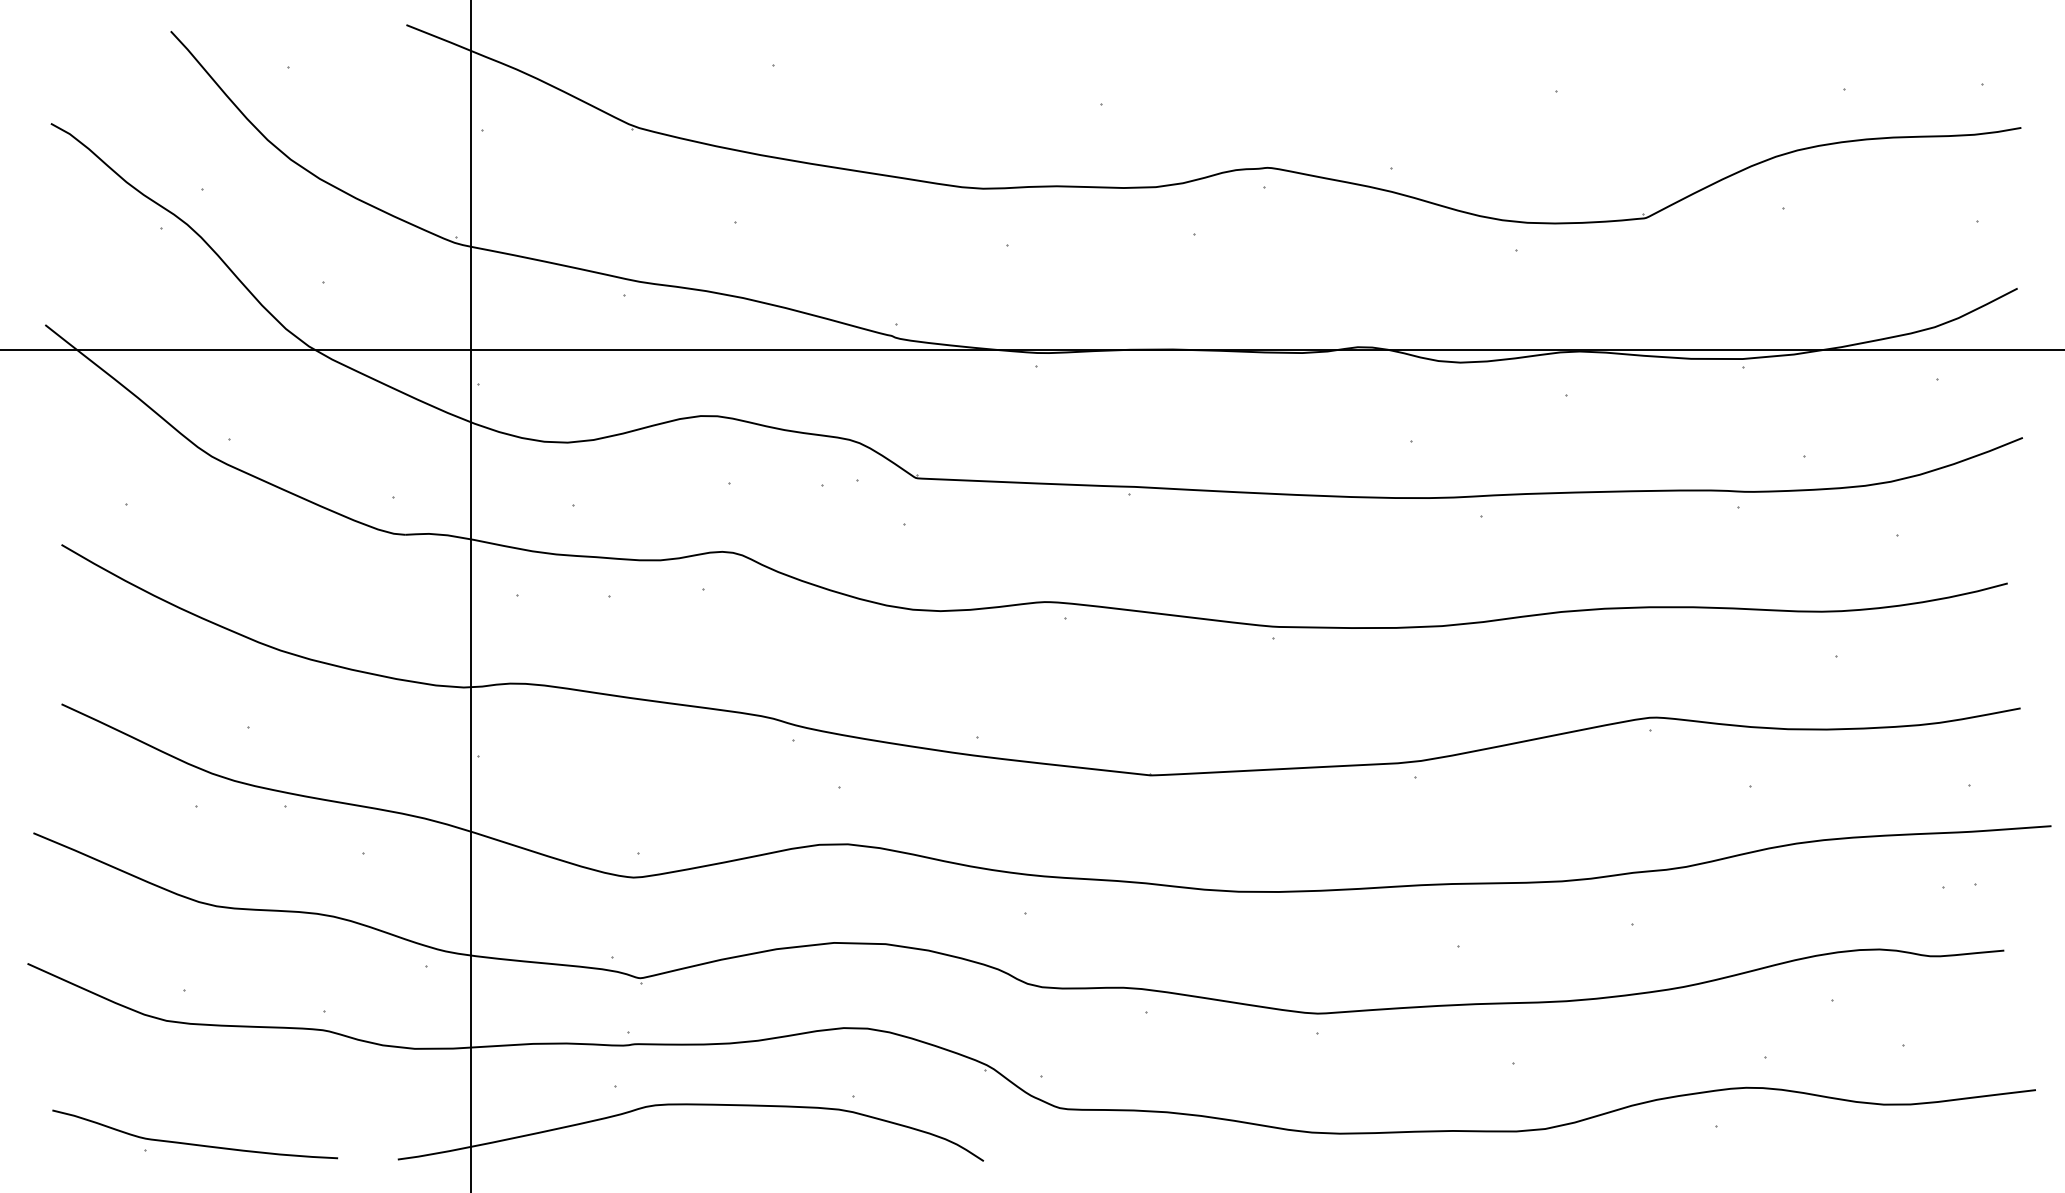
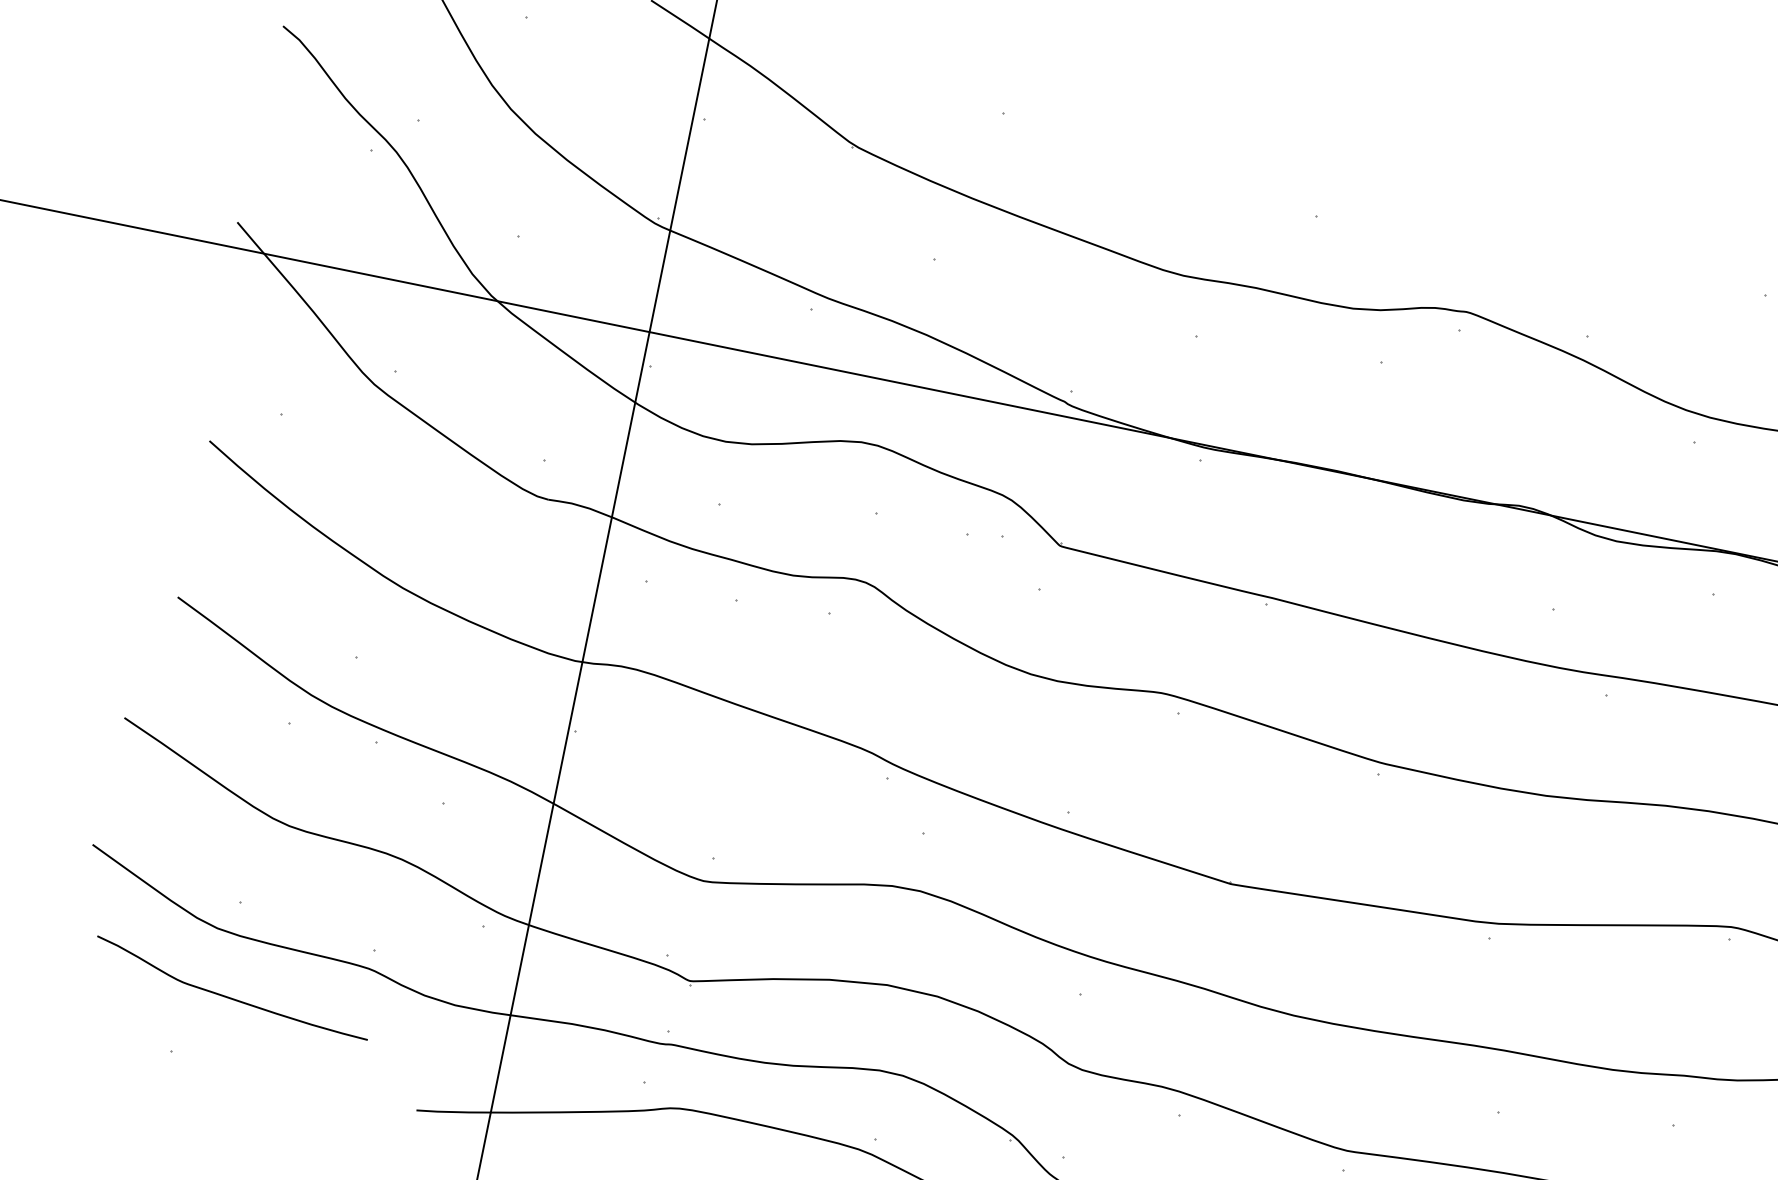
curve: (194, 1143) -> (230, 996), moved

